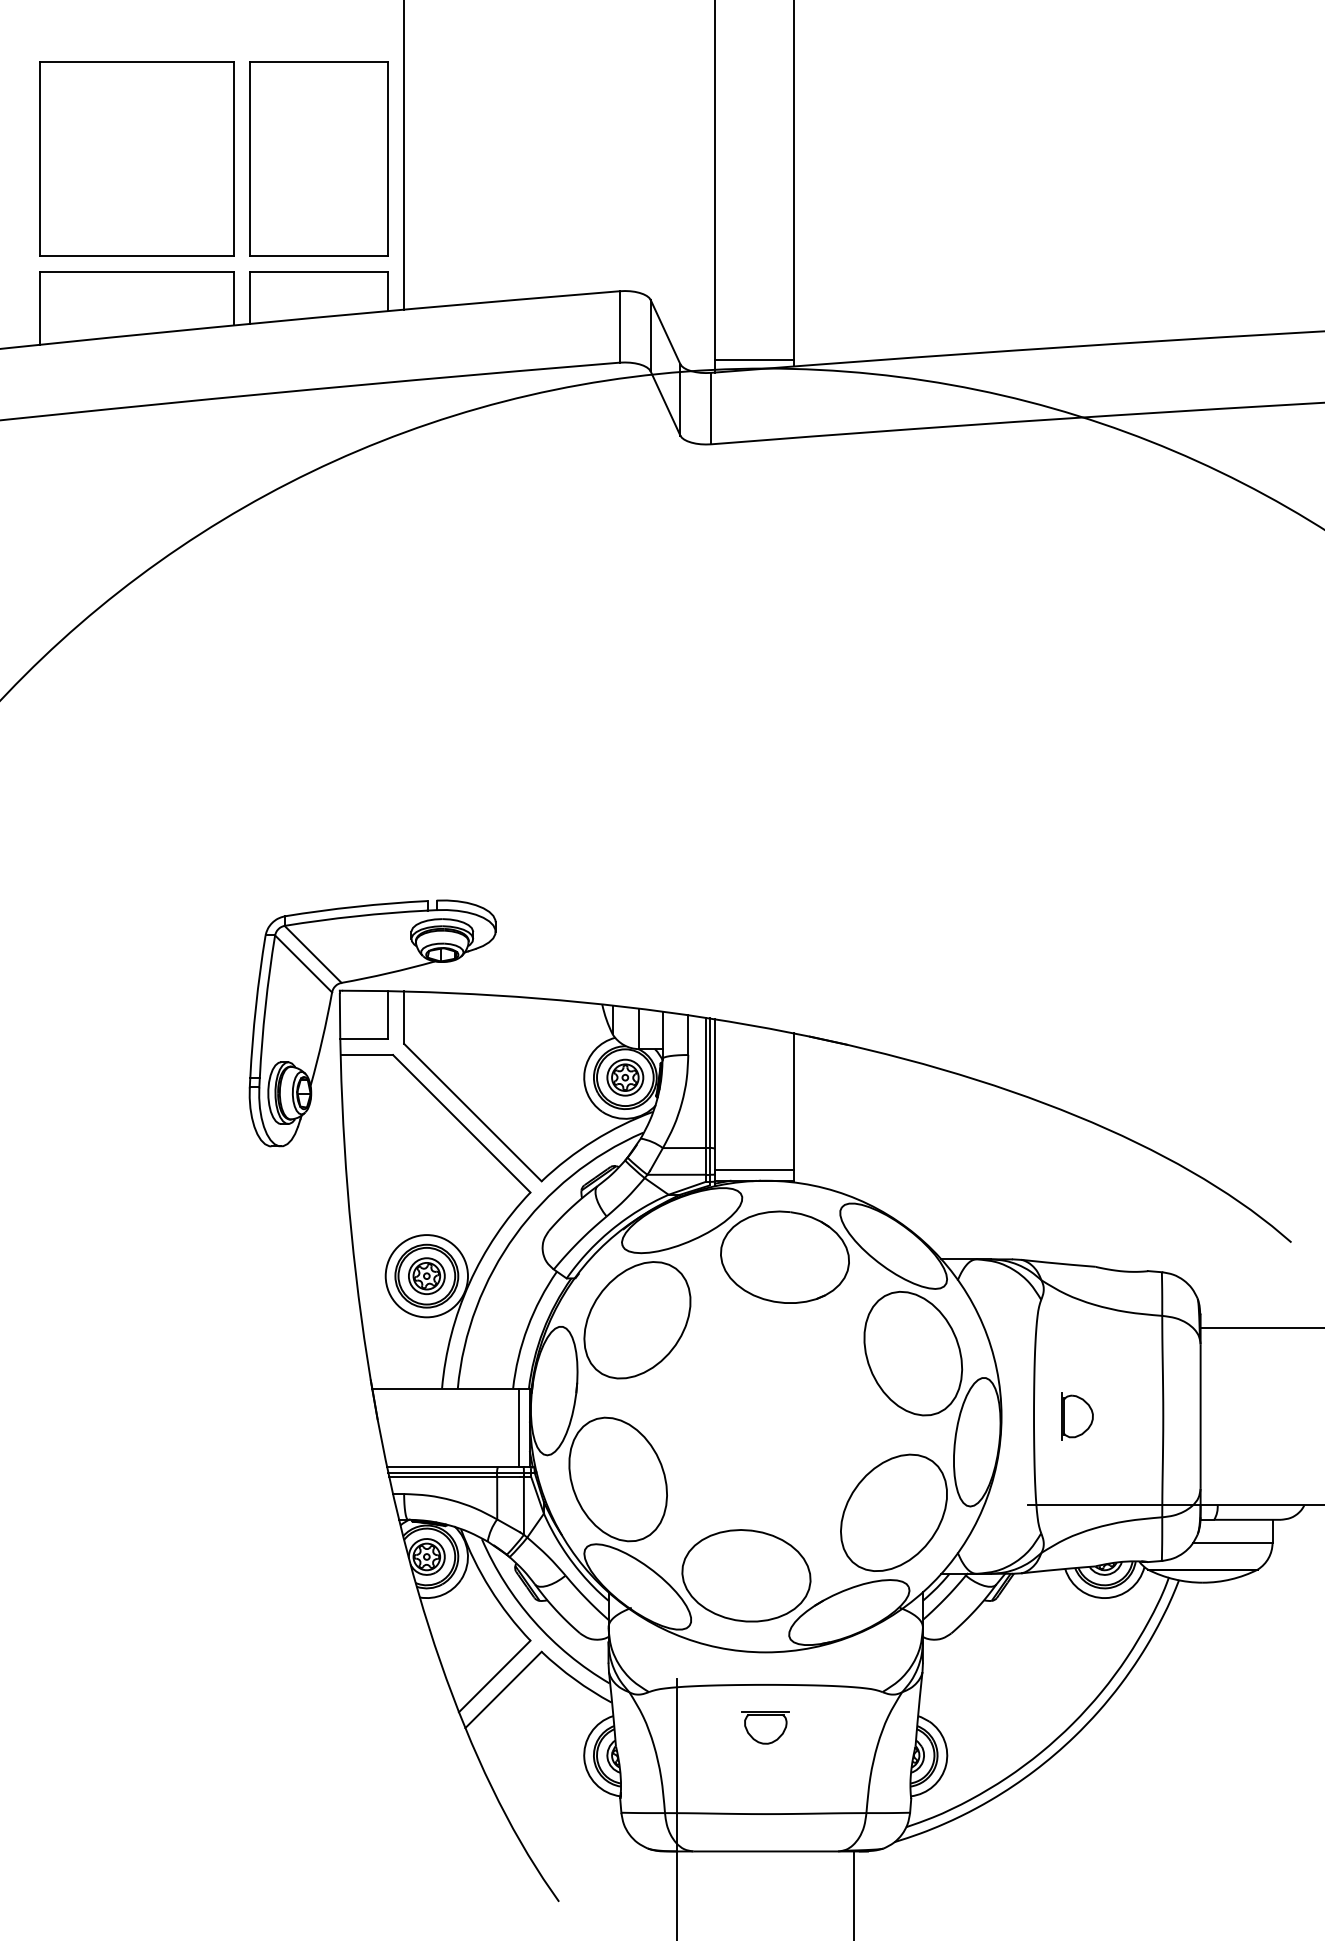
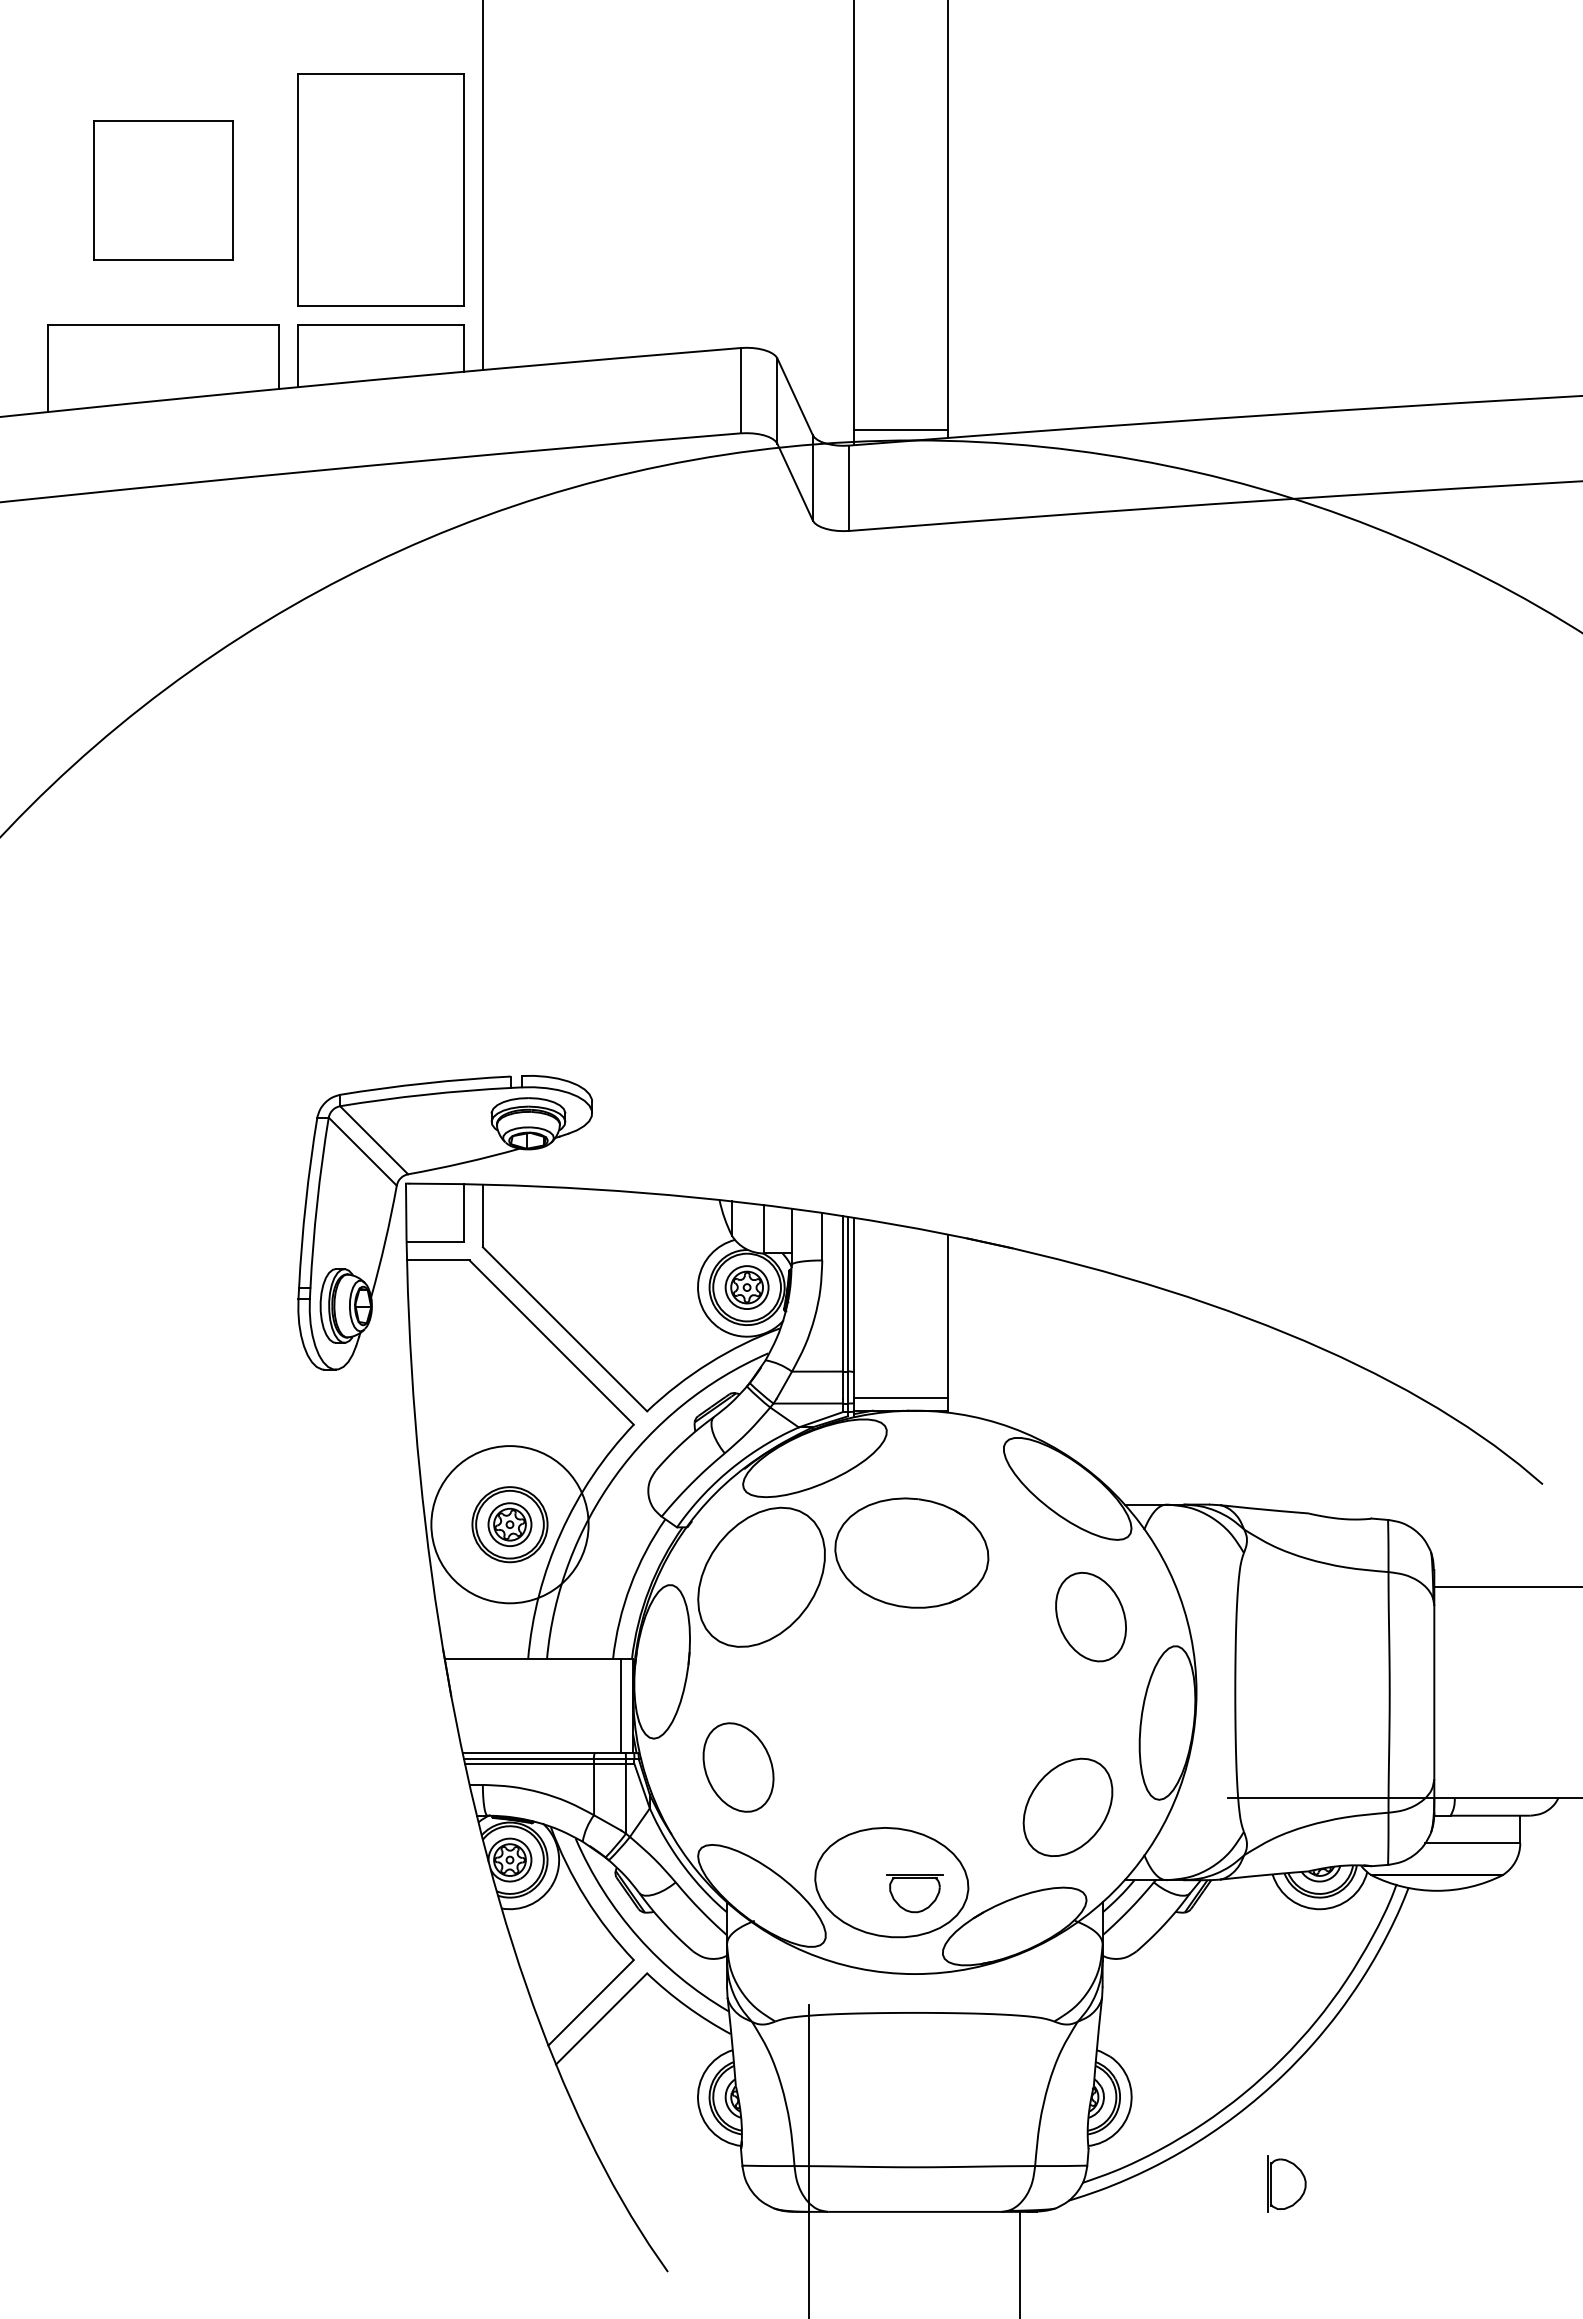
part: (136, 158) -> (163, 189), size x0.6
part: (784, 1256) -> (911, 1552), moved
circle: (426, 1276) -> (509, 1524), size x1.6
part: (912, 1353) -> (1090, 1616), size x0.6
part: (1076, 1415) -> (1286, 2183), moved
part: (618, 1479) -> (738, 1767), size x0.6
part: (893, 1512) -> (1067, 1807), size x0.7
part: (765, 1728) -> (914, 1893), moved

